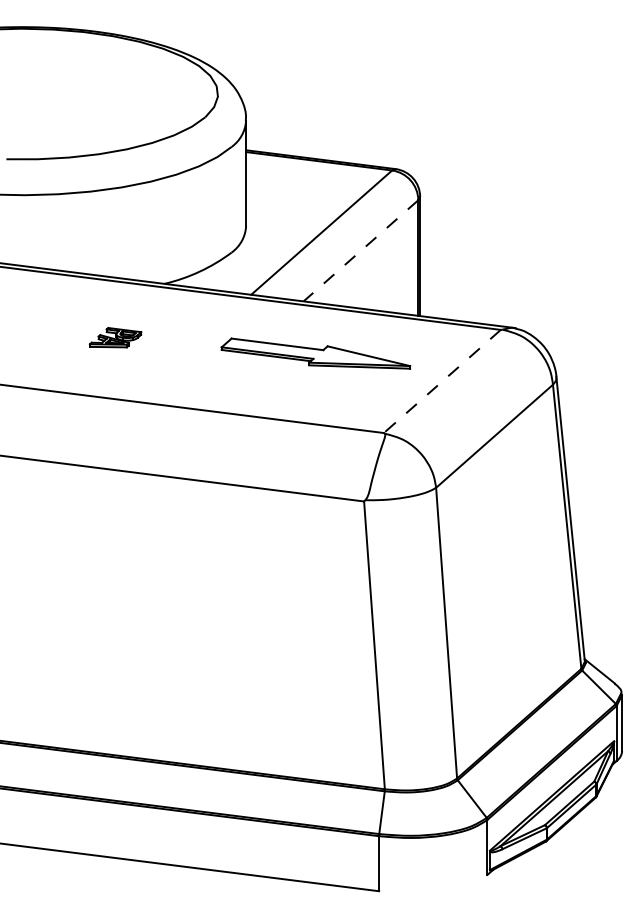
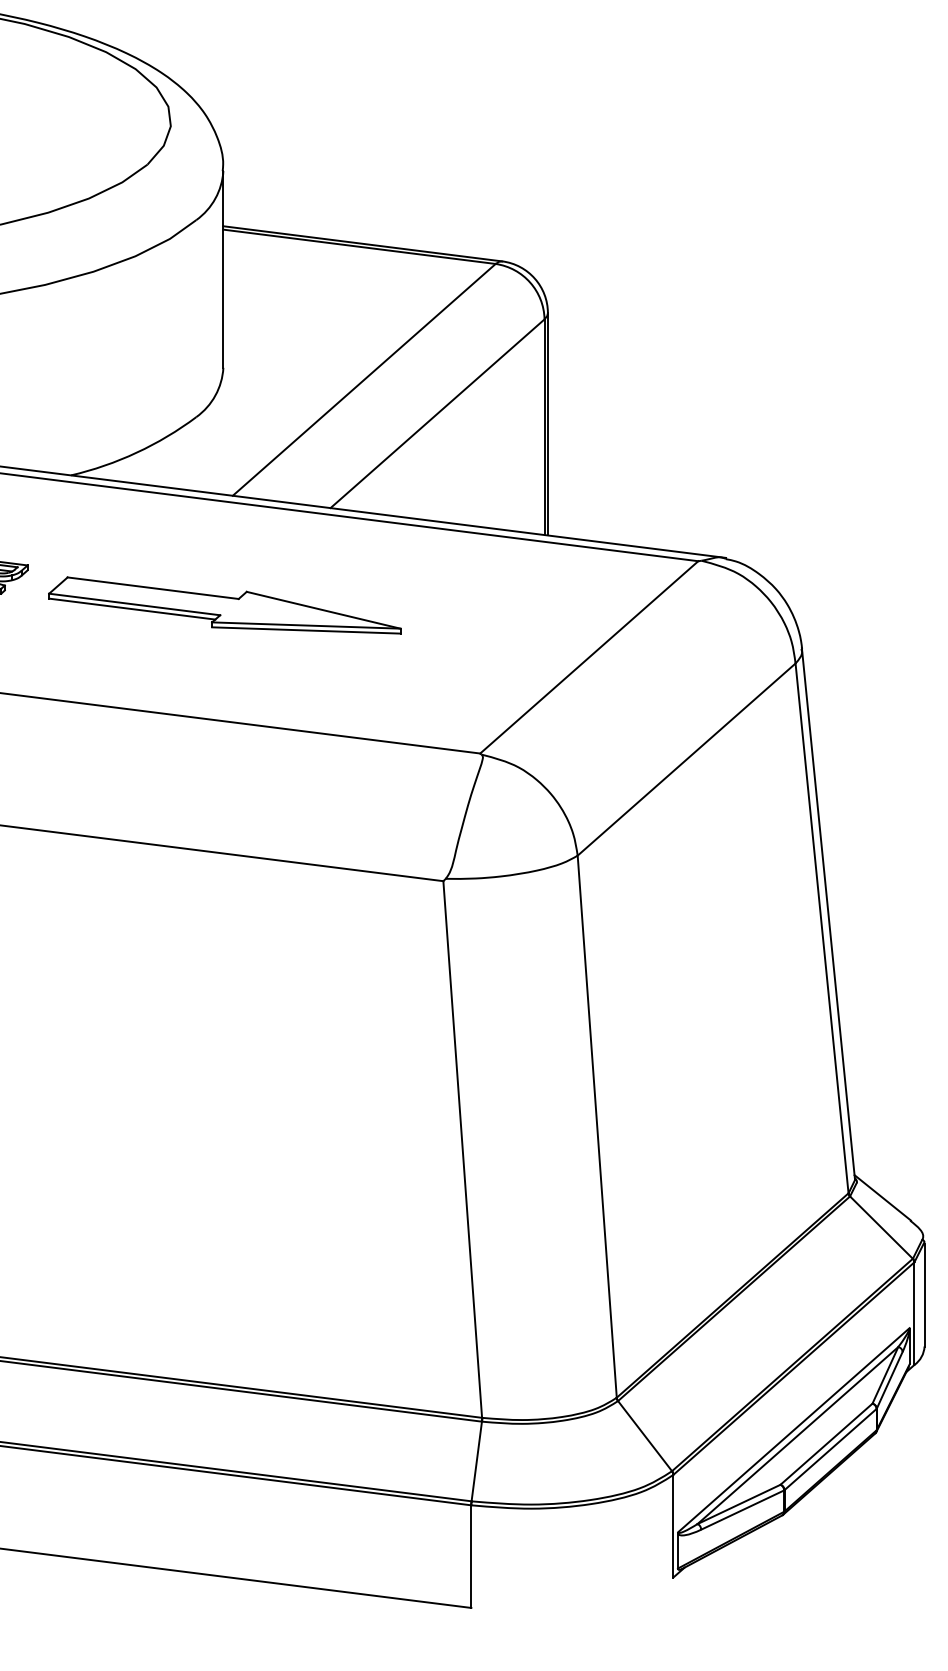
line: (360, 250) -> (436, 413), dashed -> solid
part: (315, 353) -> (224, 605), moved
line: (442, 381) -> (589, 657), dashed -> solid

